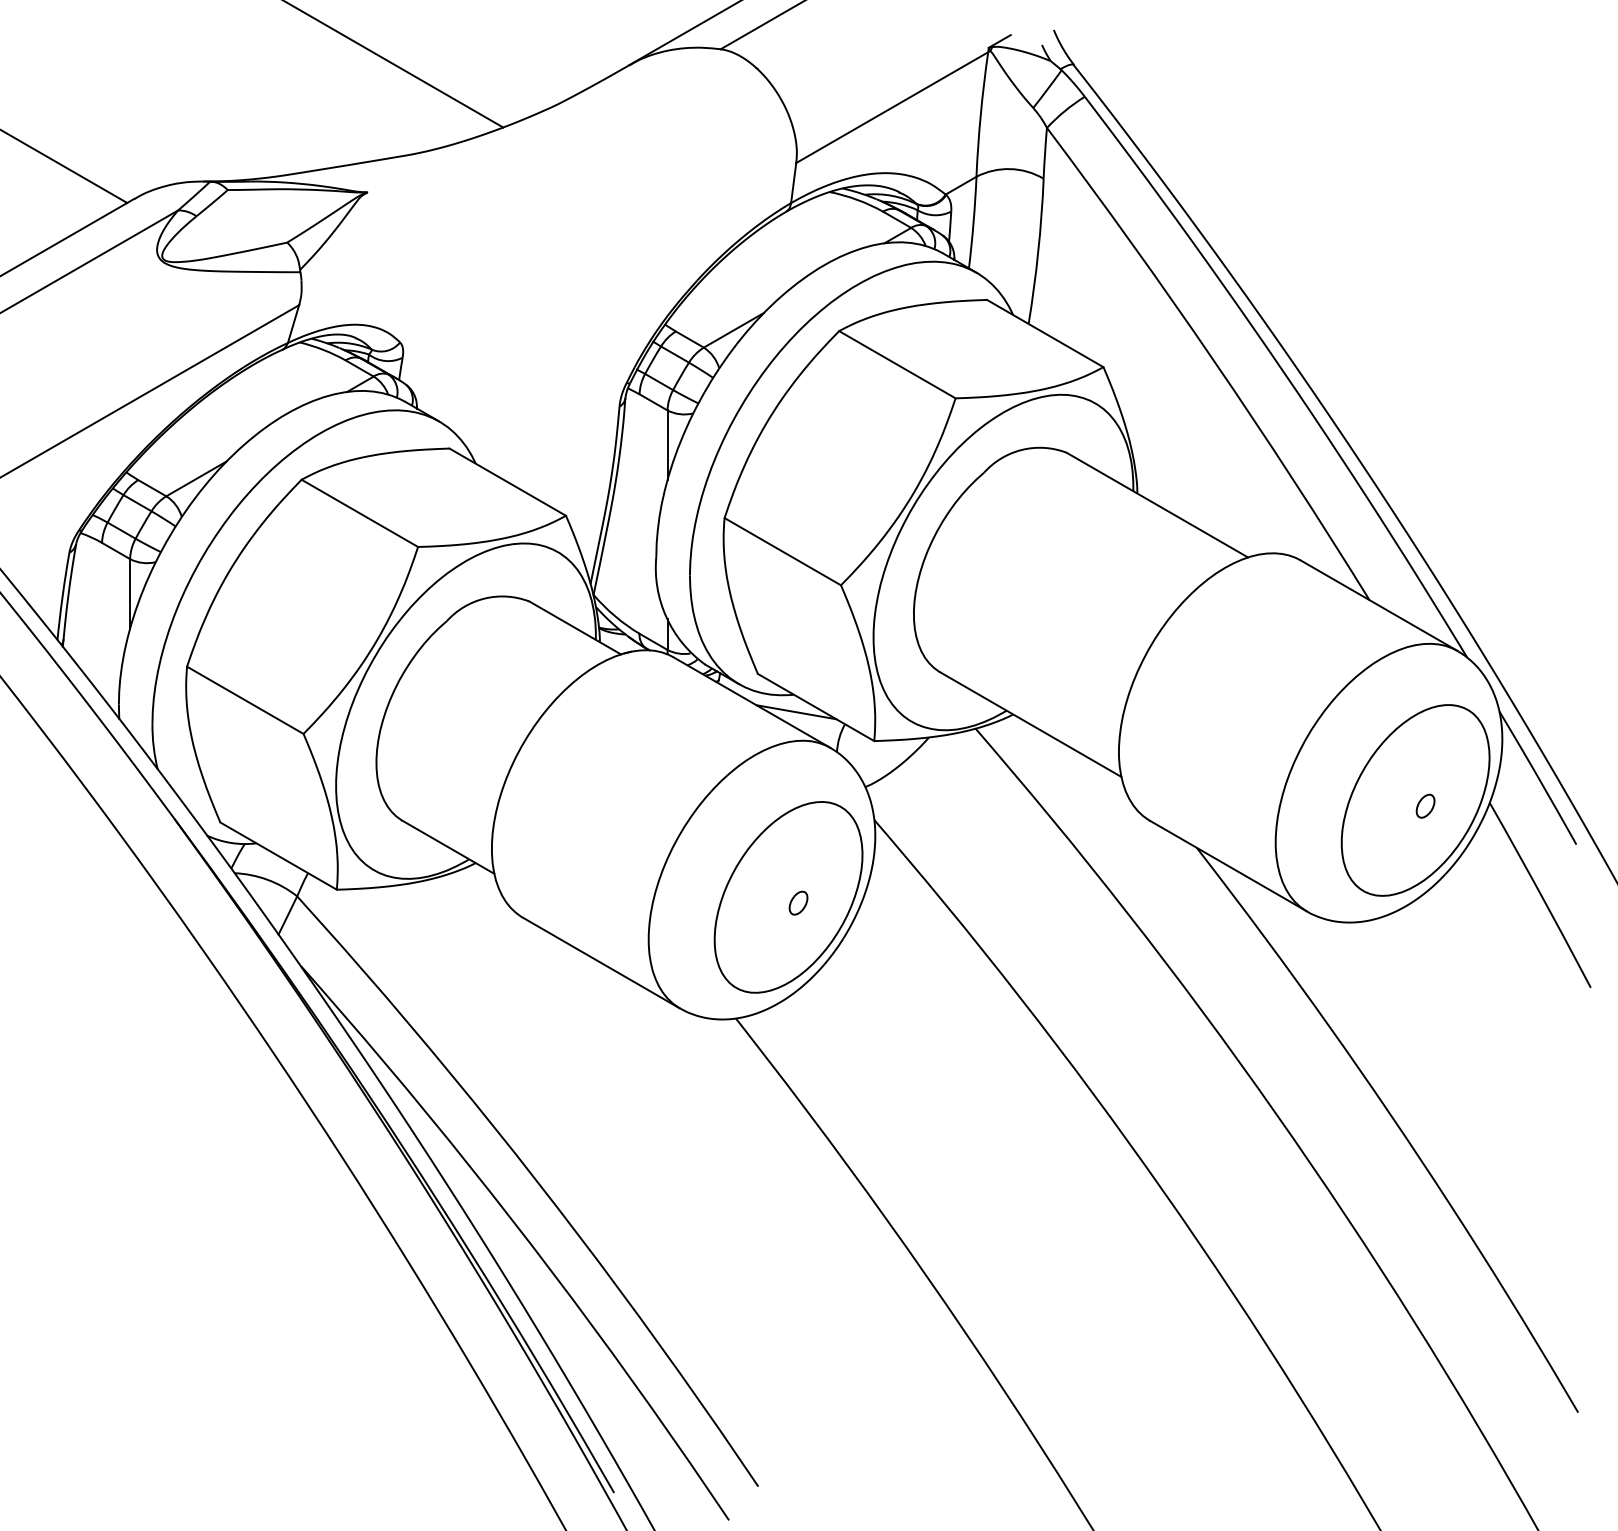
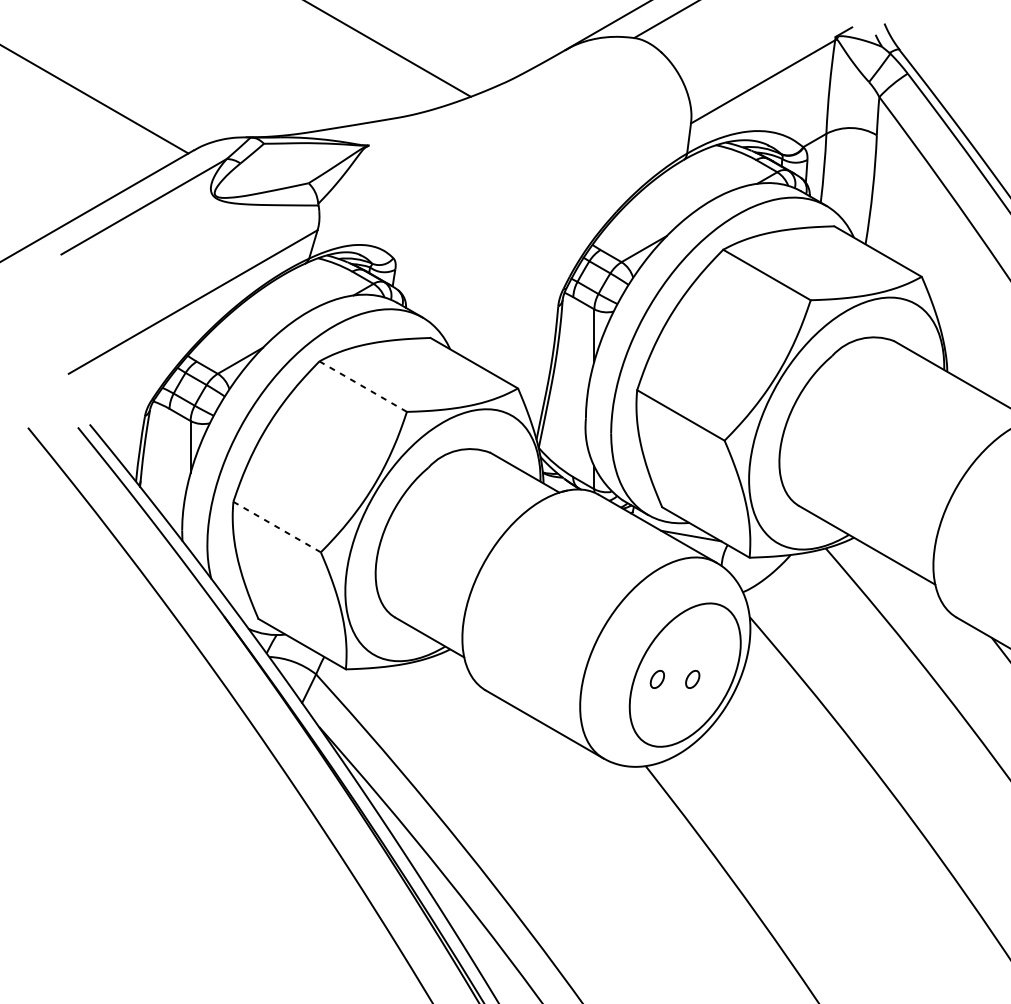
line: (359, 513) -> (362, 386), solid -> dashed
line: (244, 700) -> (276, 527), solid -> dashed
part: (751, 902) -> (657, 678), added

